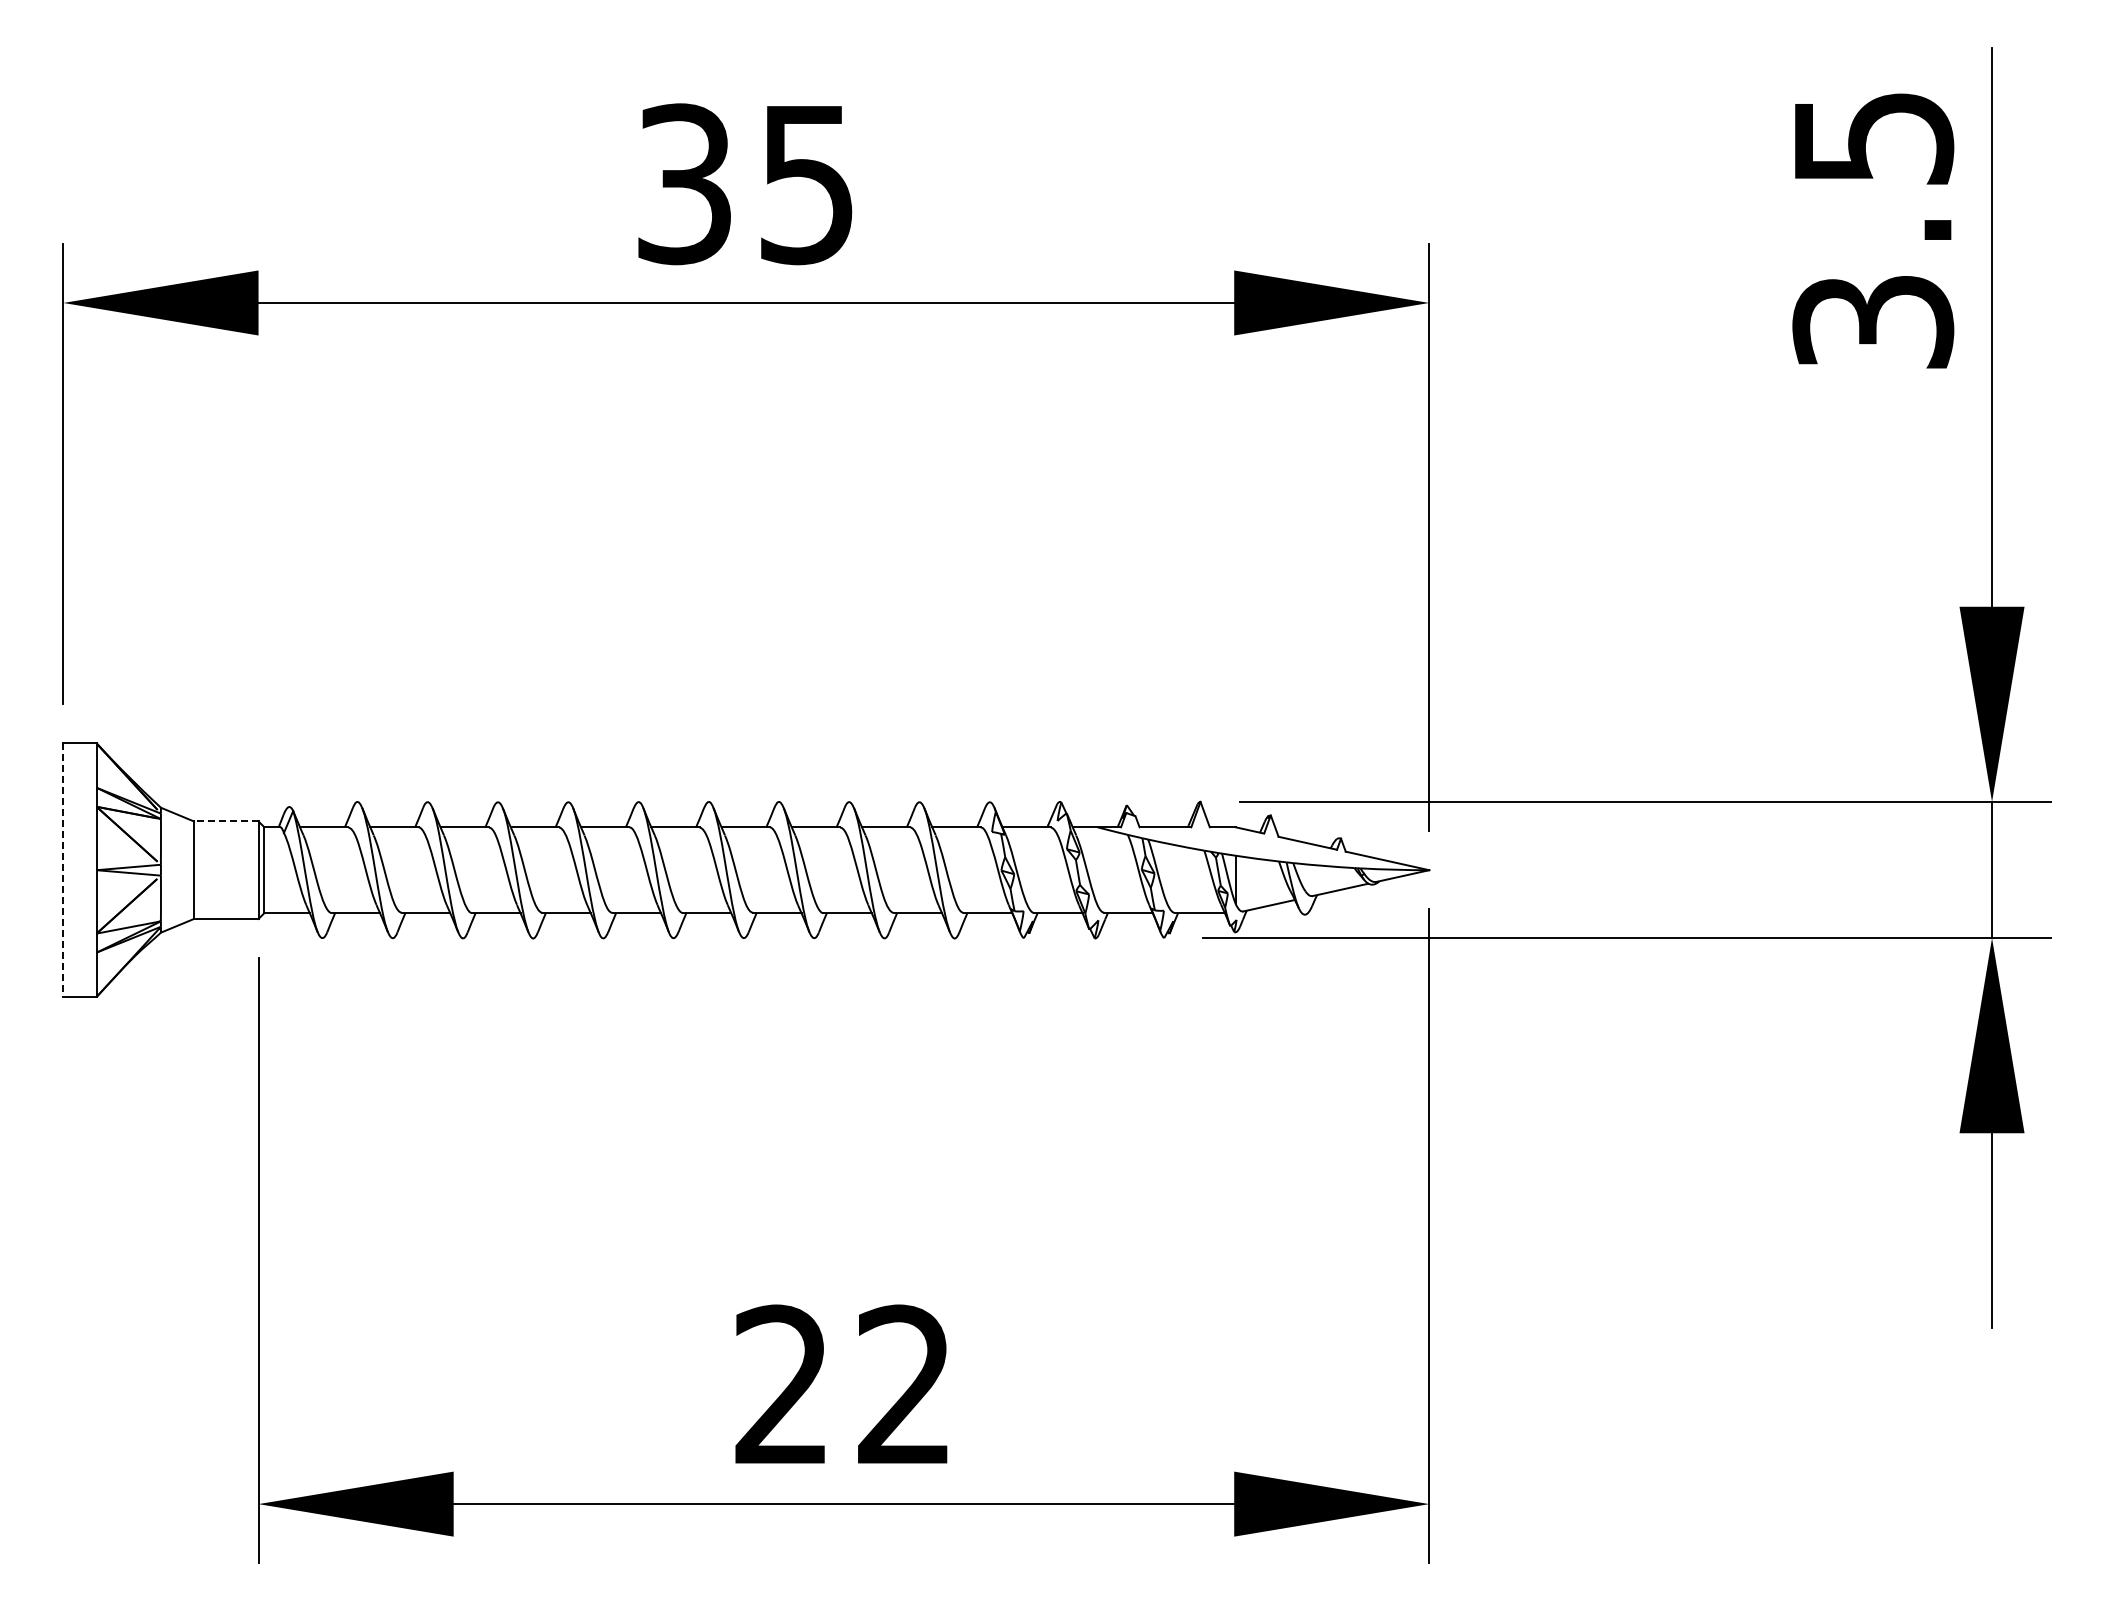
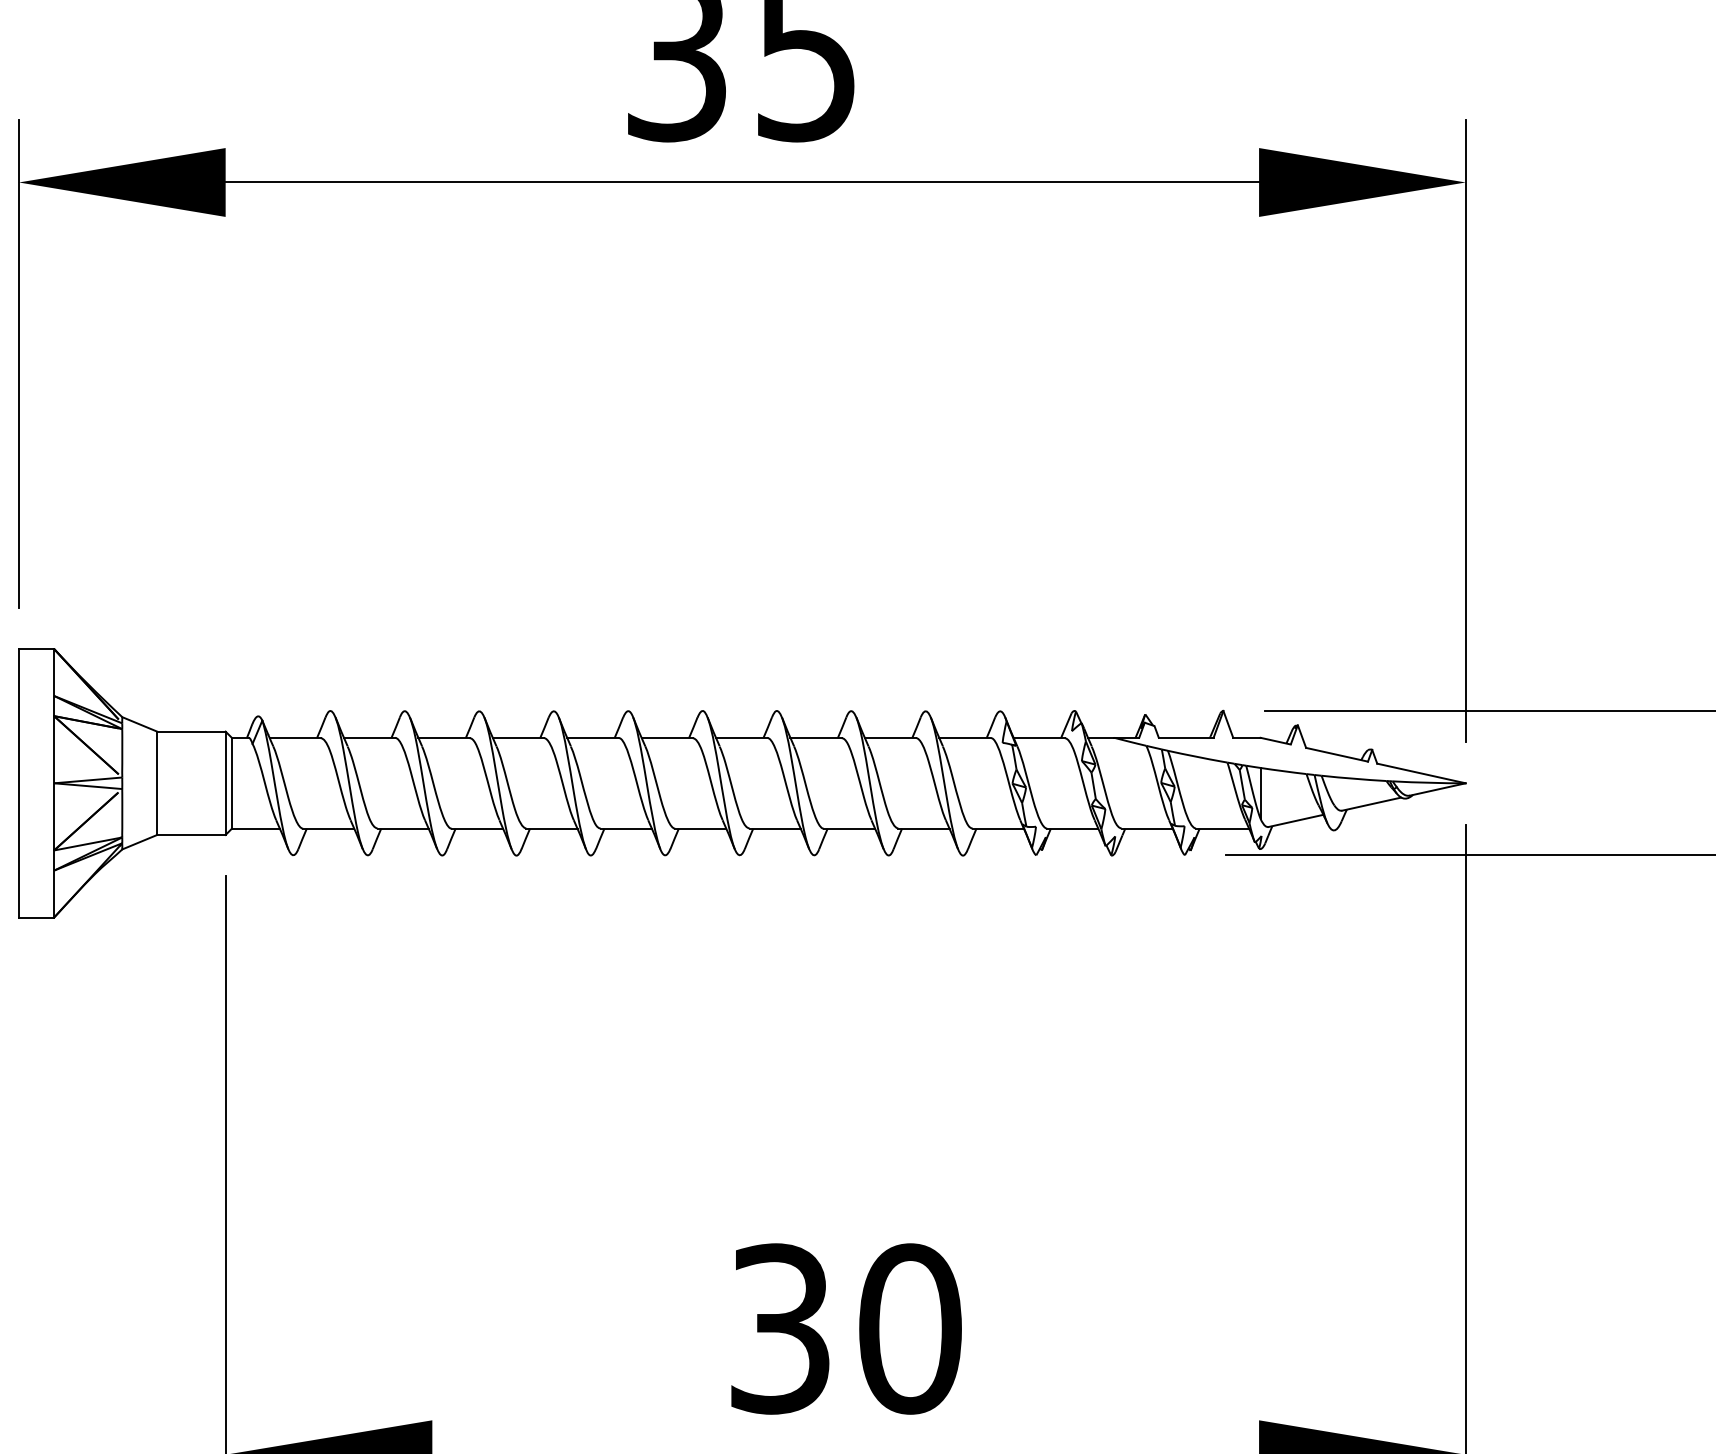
line: (225, 821) -> (190, 731), dashed -> solid
line: (63, 870) -> (19, 783), dashed -> solid
text: (844, 1385) -> (846, 1329), 22 -> 30

